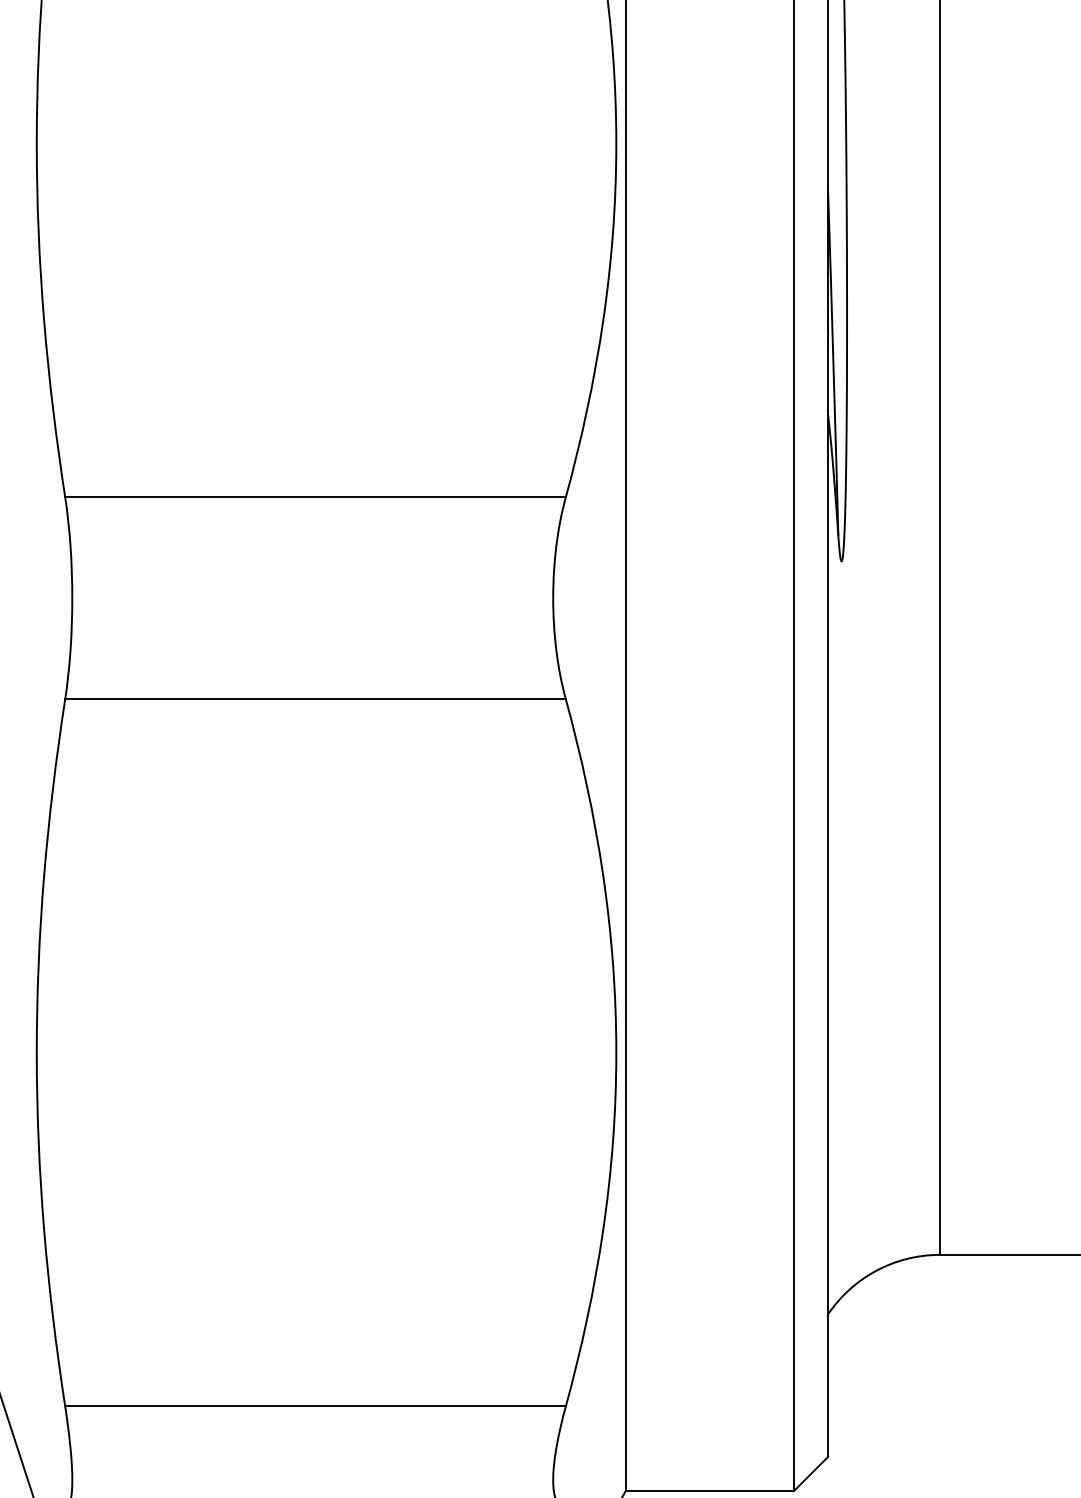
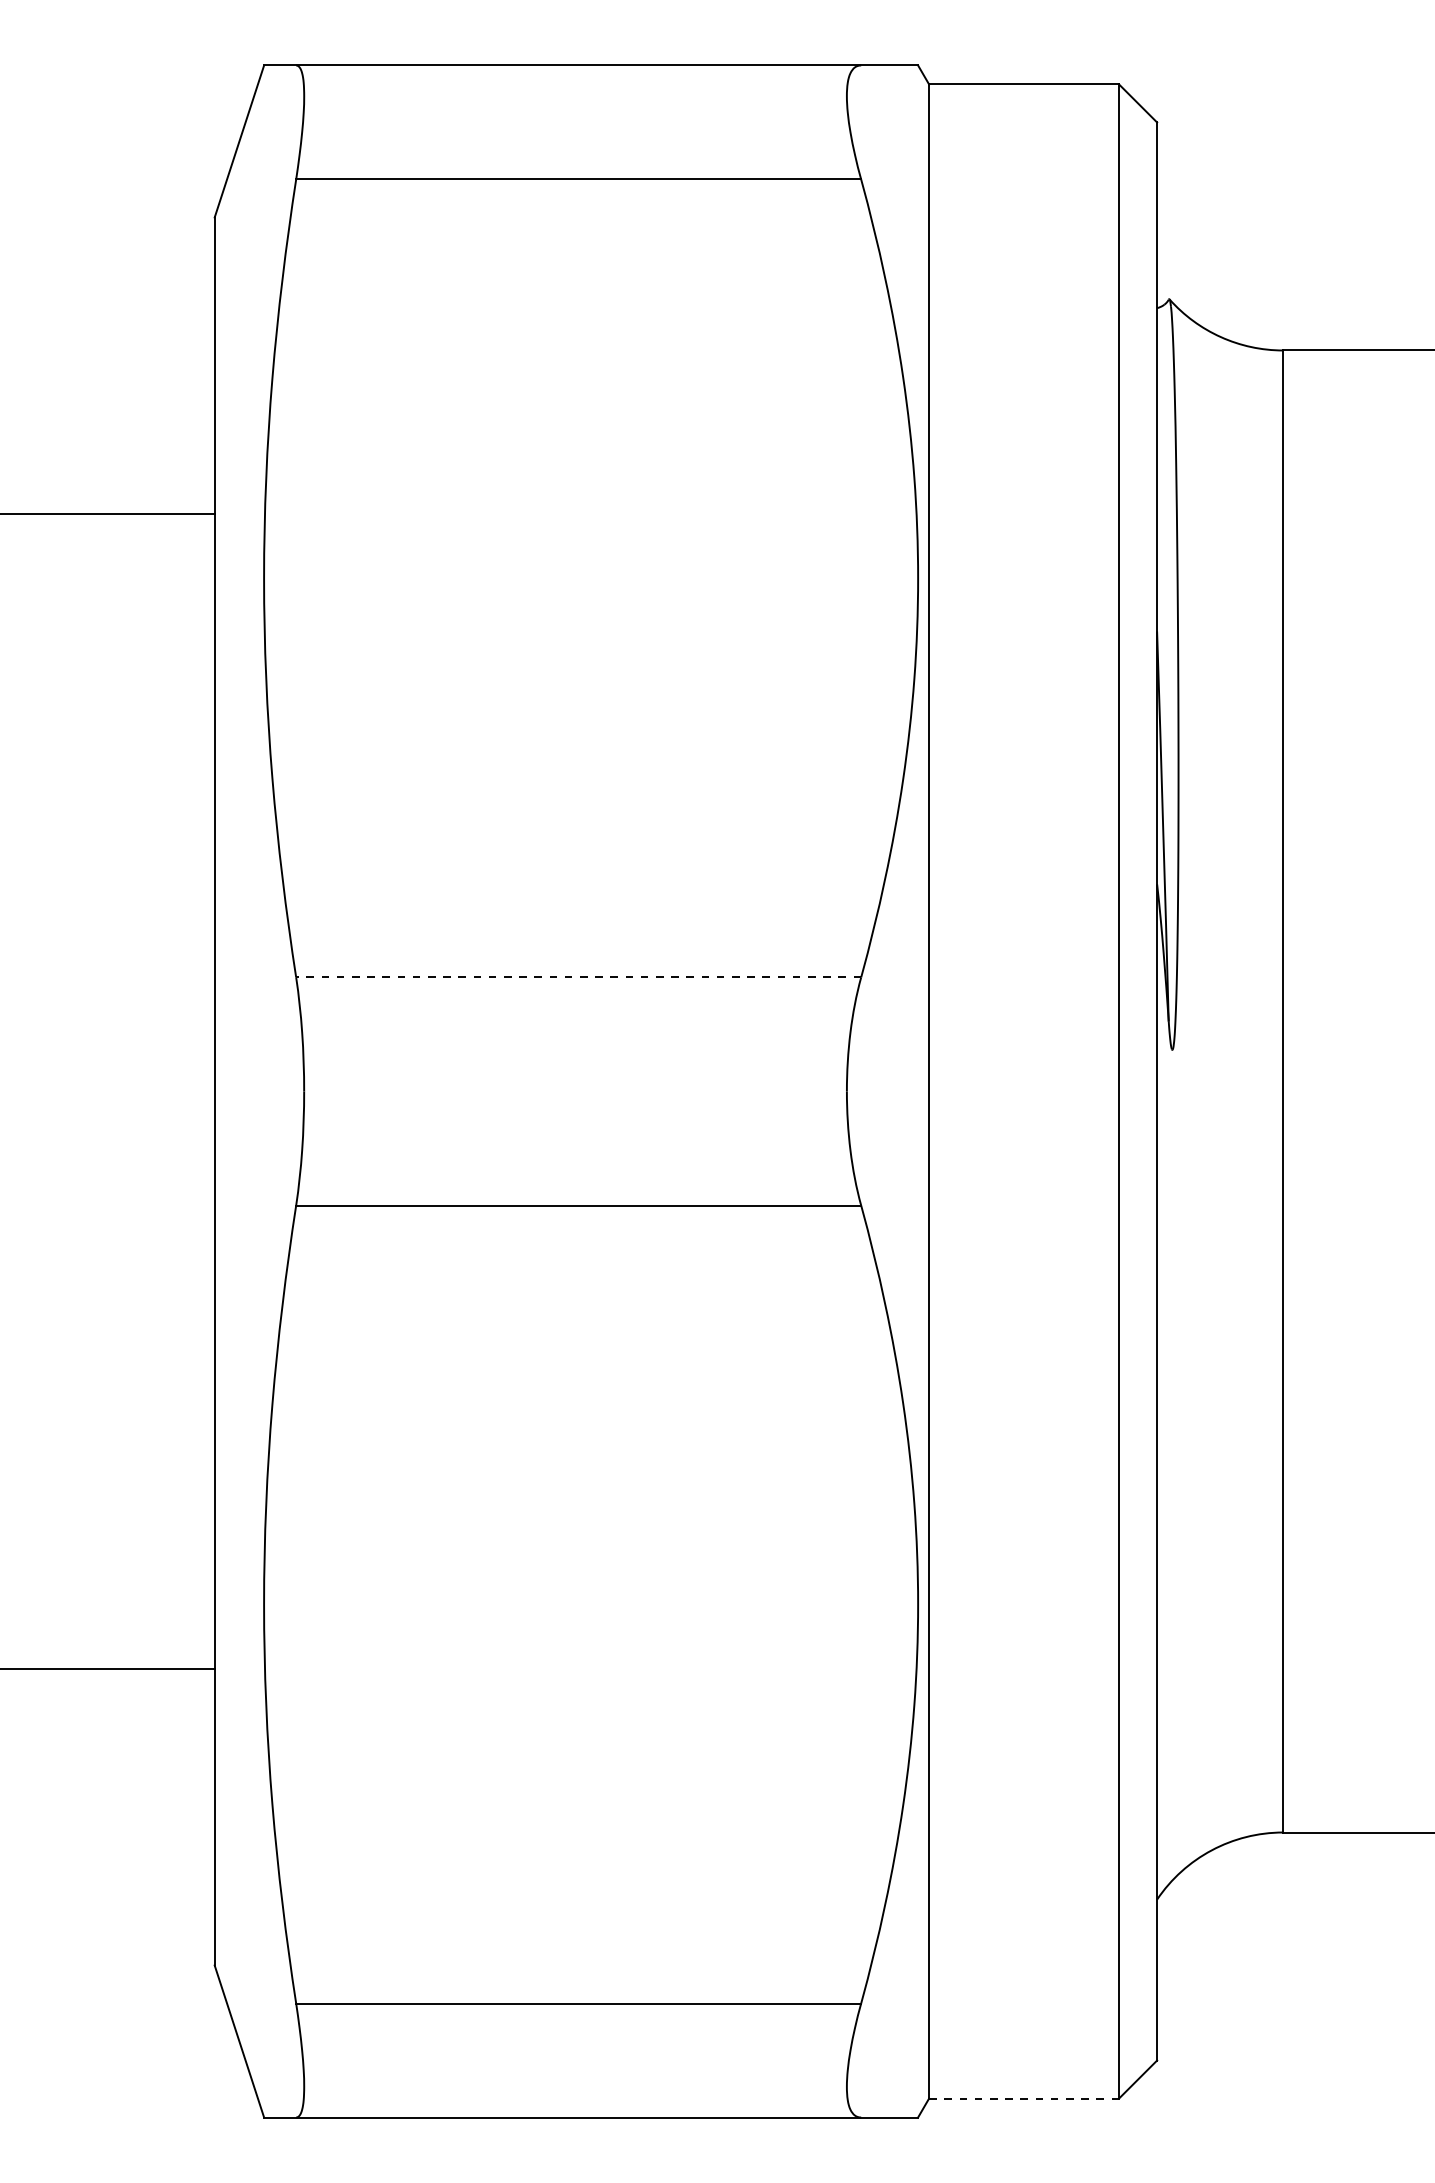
line: (315, 497) -> (578, 977), solid -> dashed
line: (709, 1490) -> (1023, 2098), solid -> dashed

